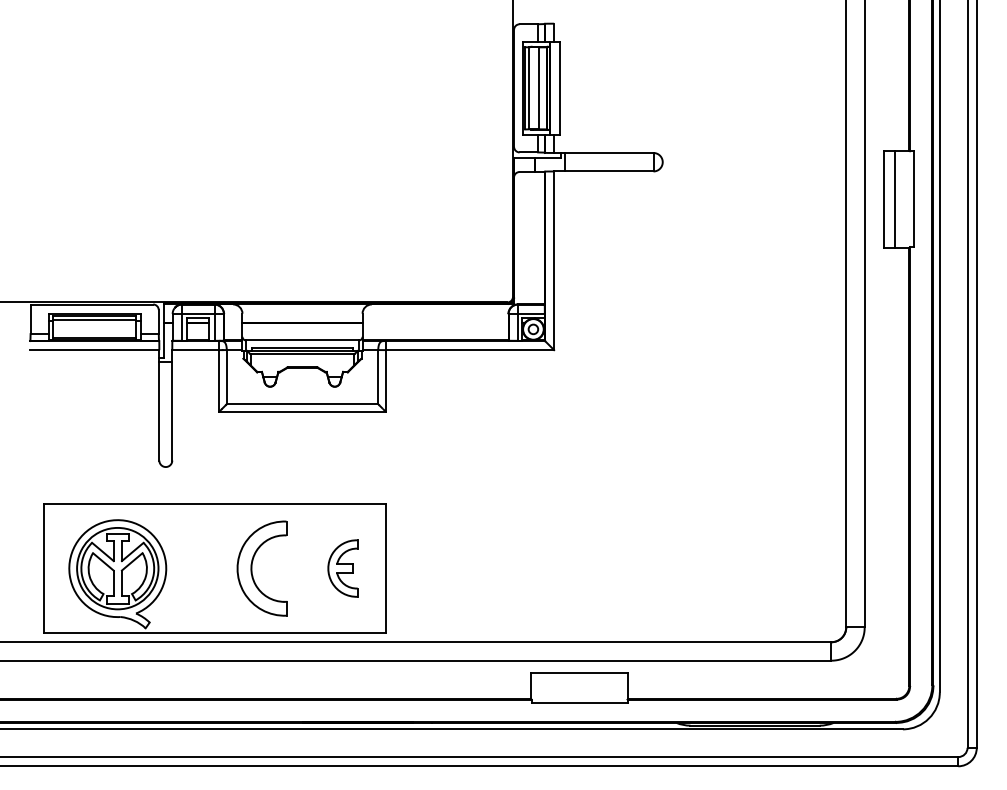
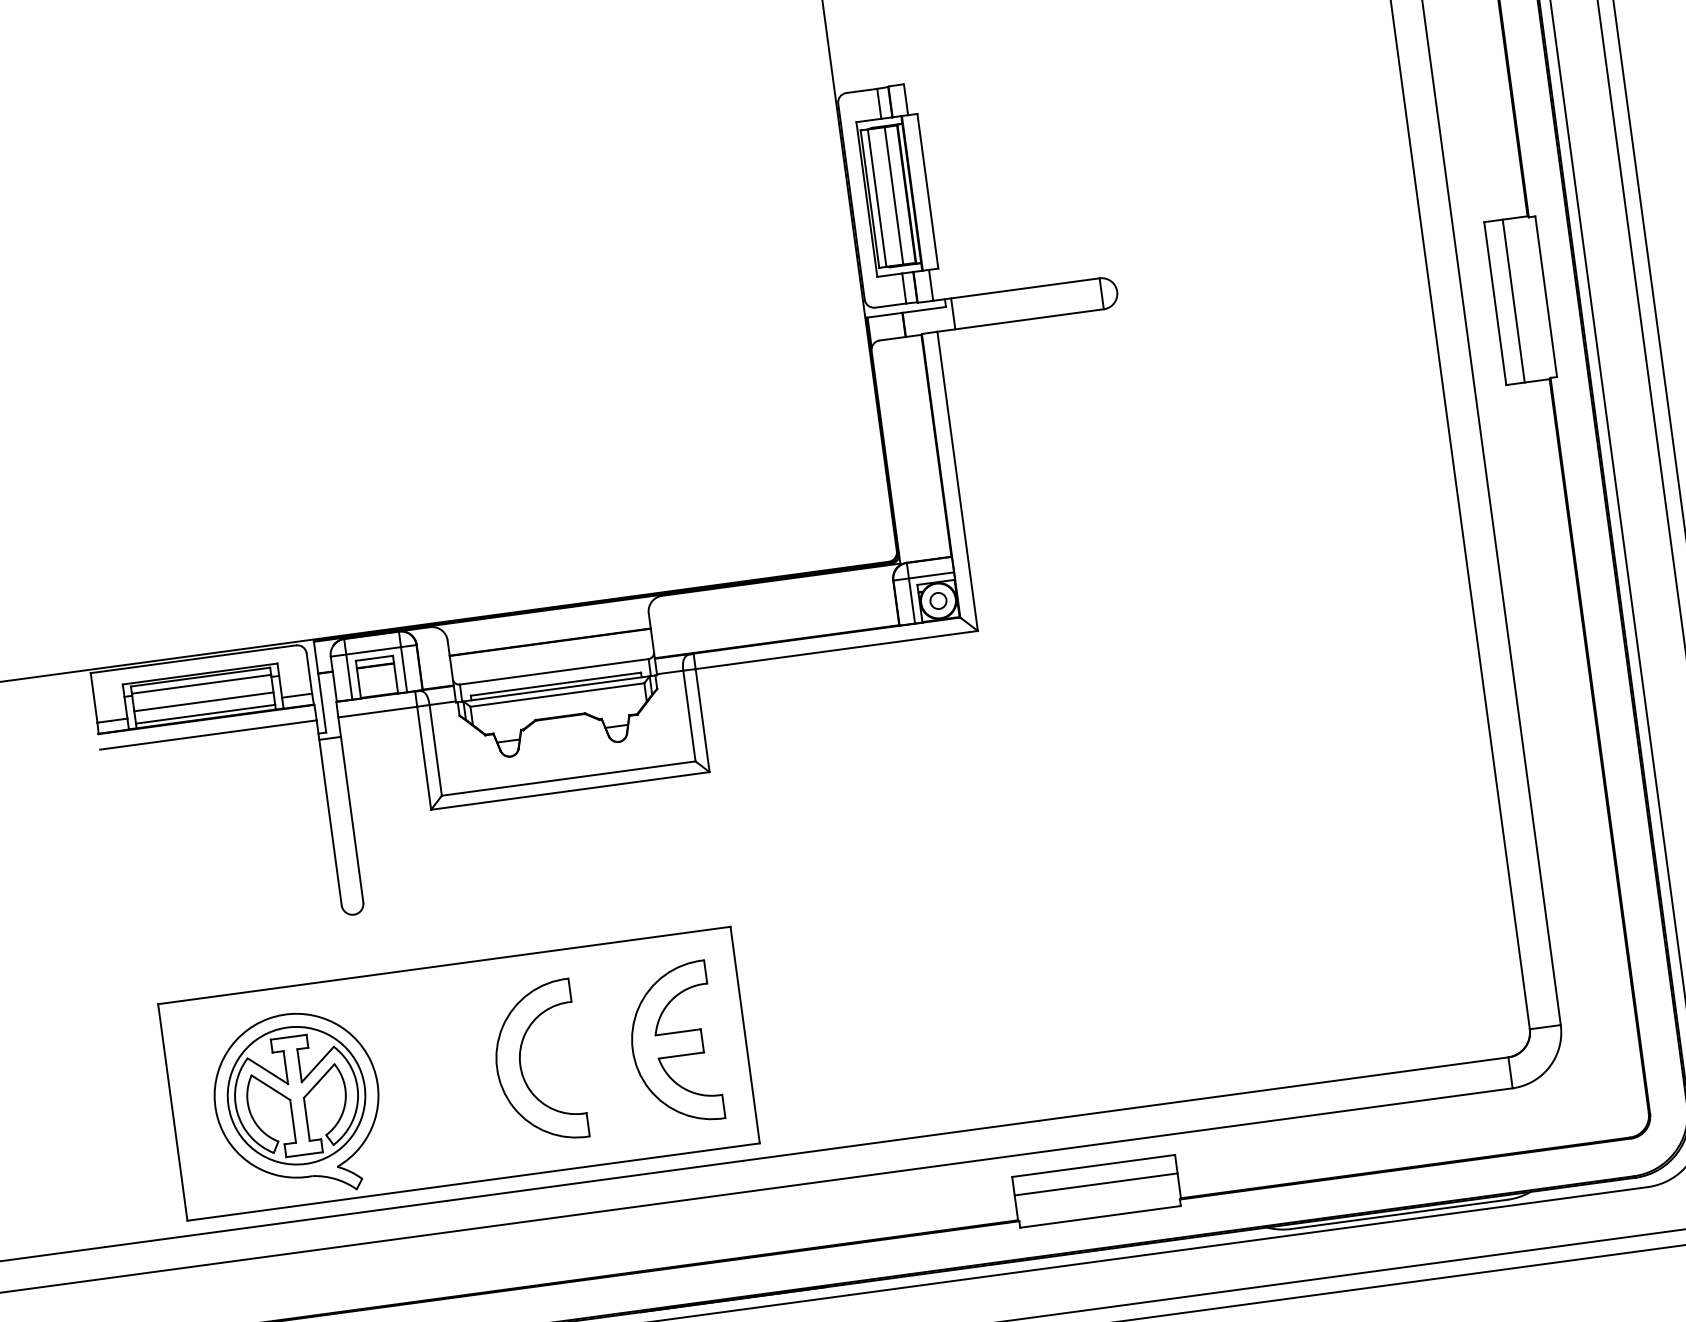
line: (94, 330) -> (203, 702), added
part: (342, 568) -> (672, 1044), size x1.67
line: (579, 684) -> (1096, 1185), added

